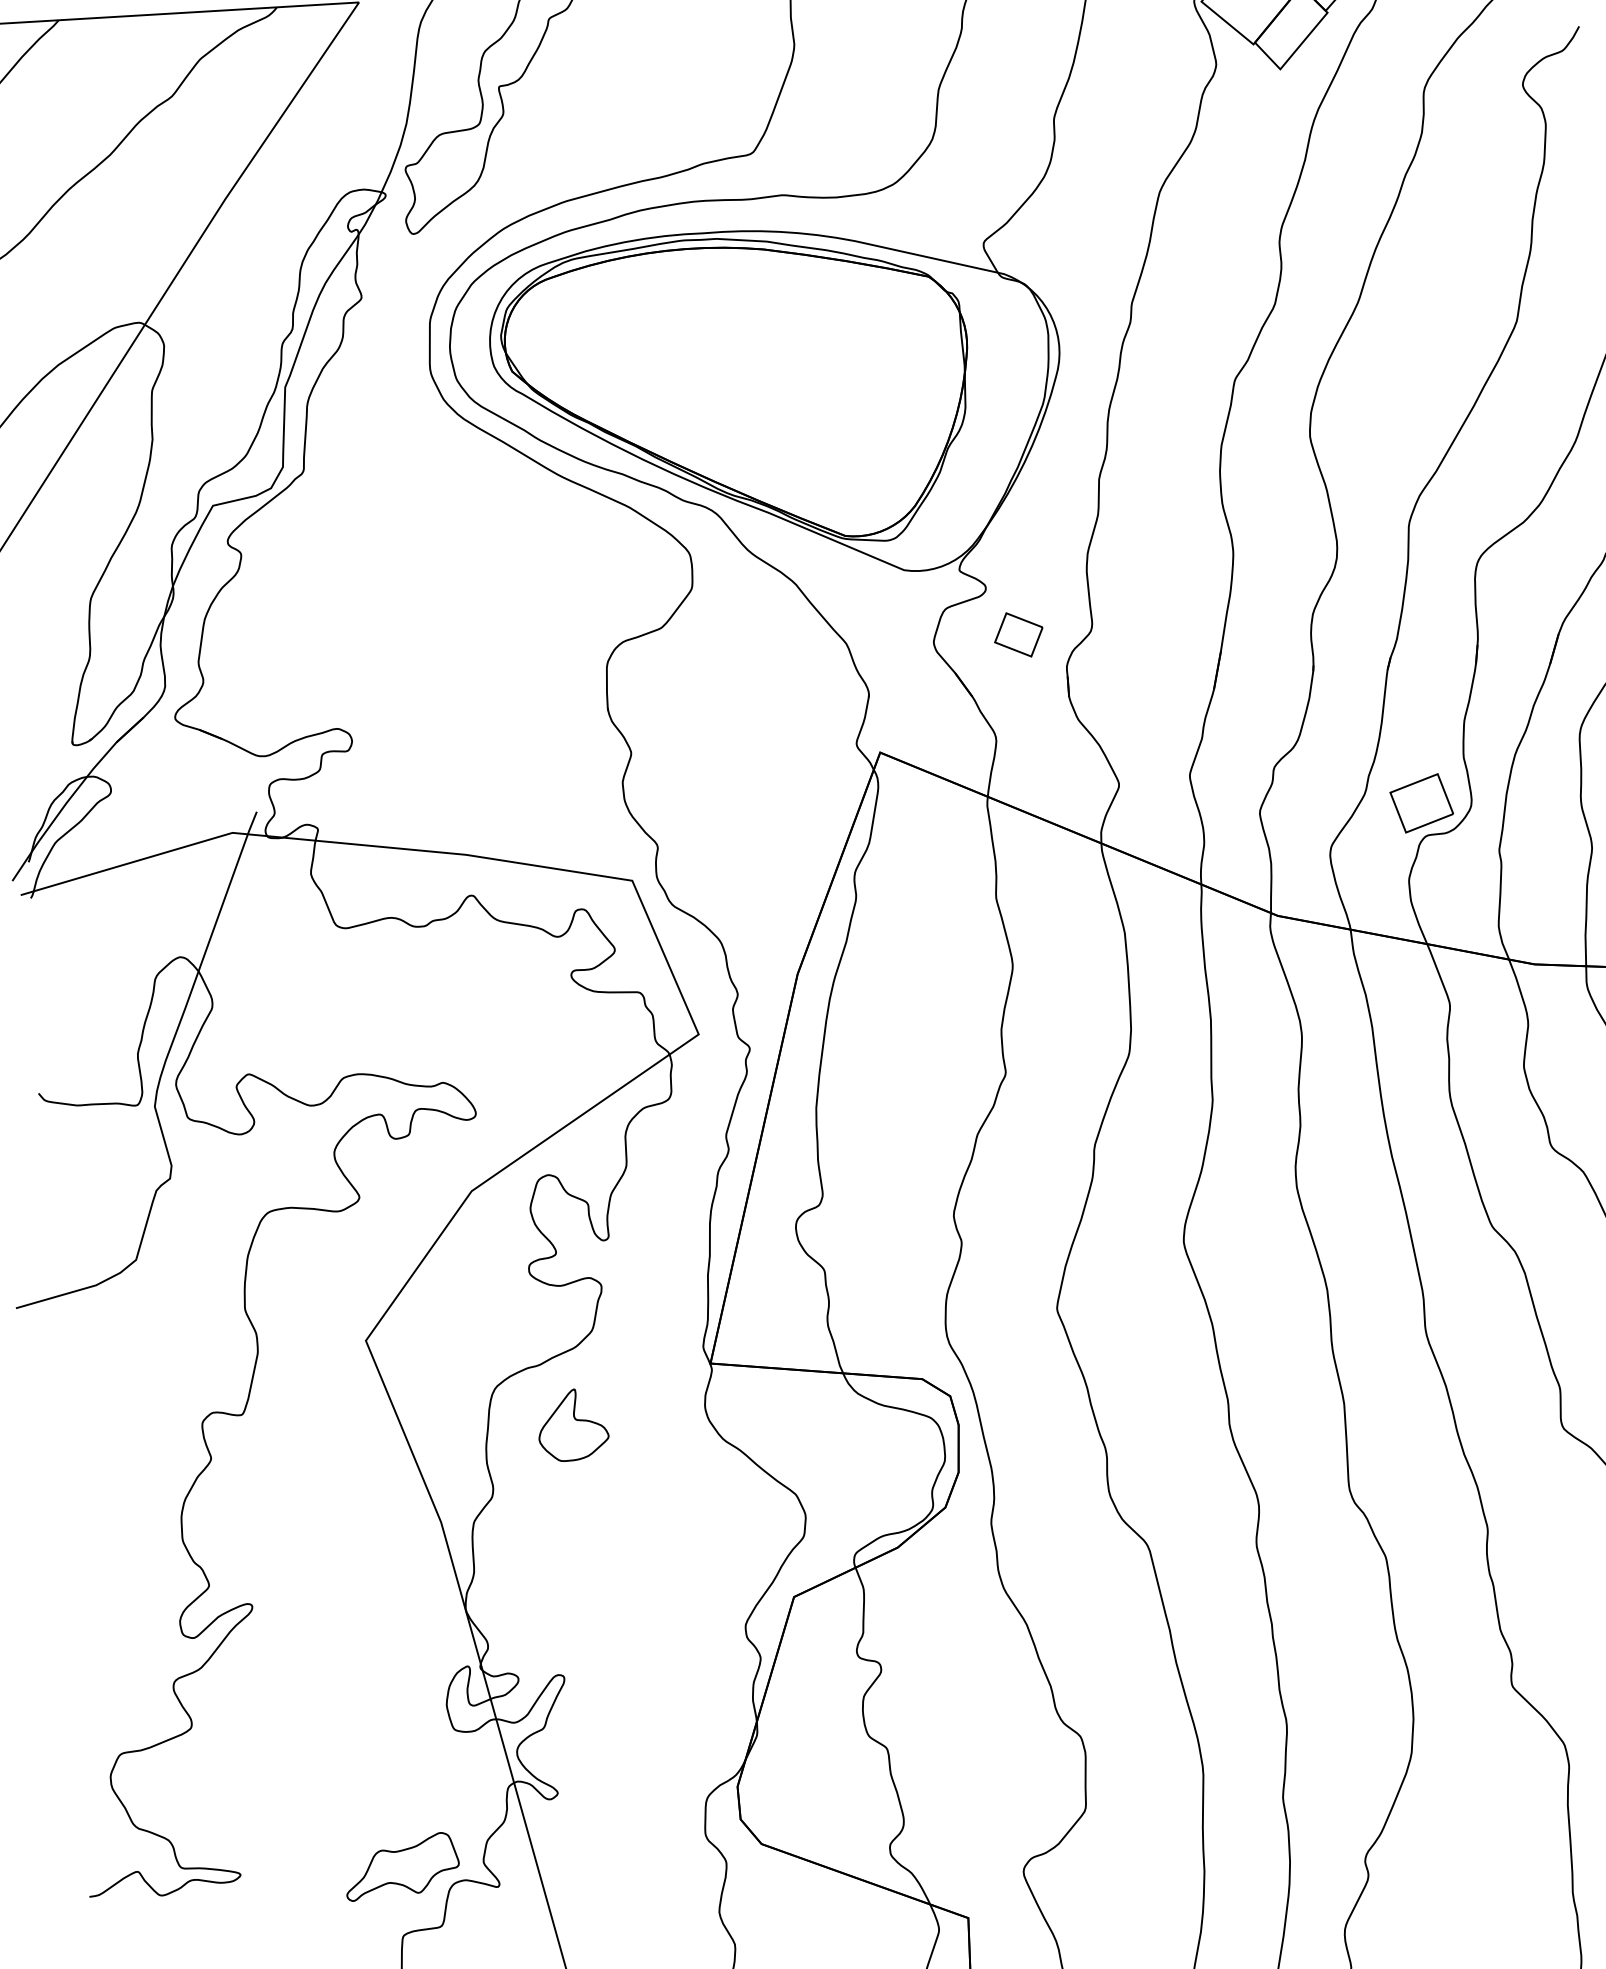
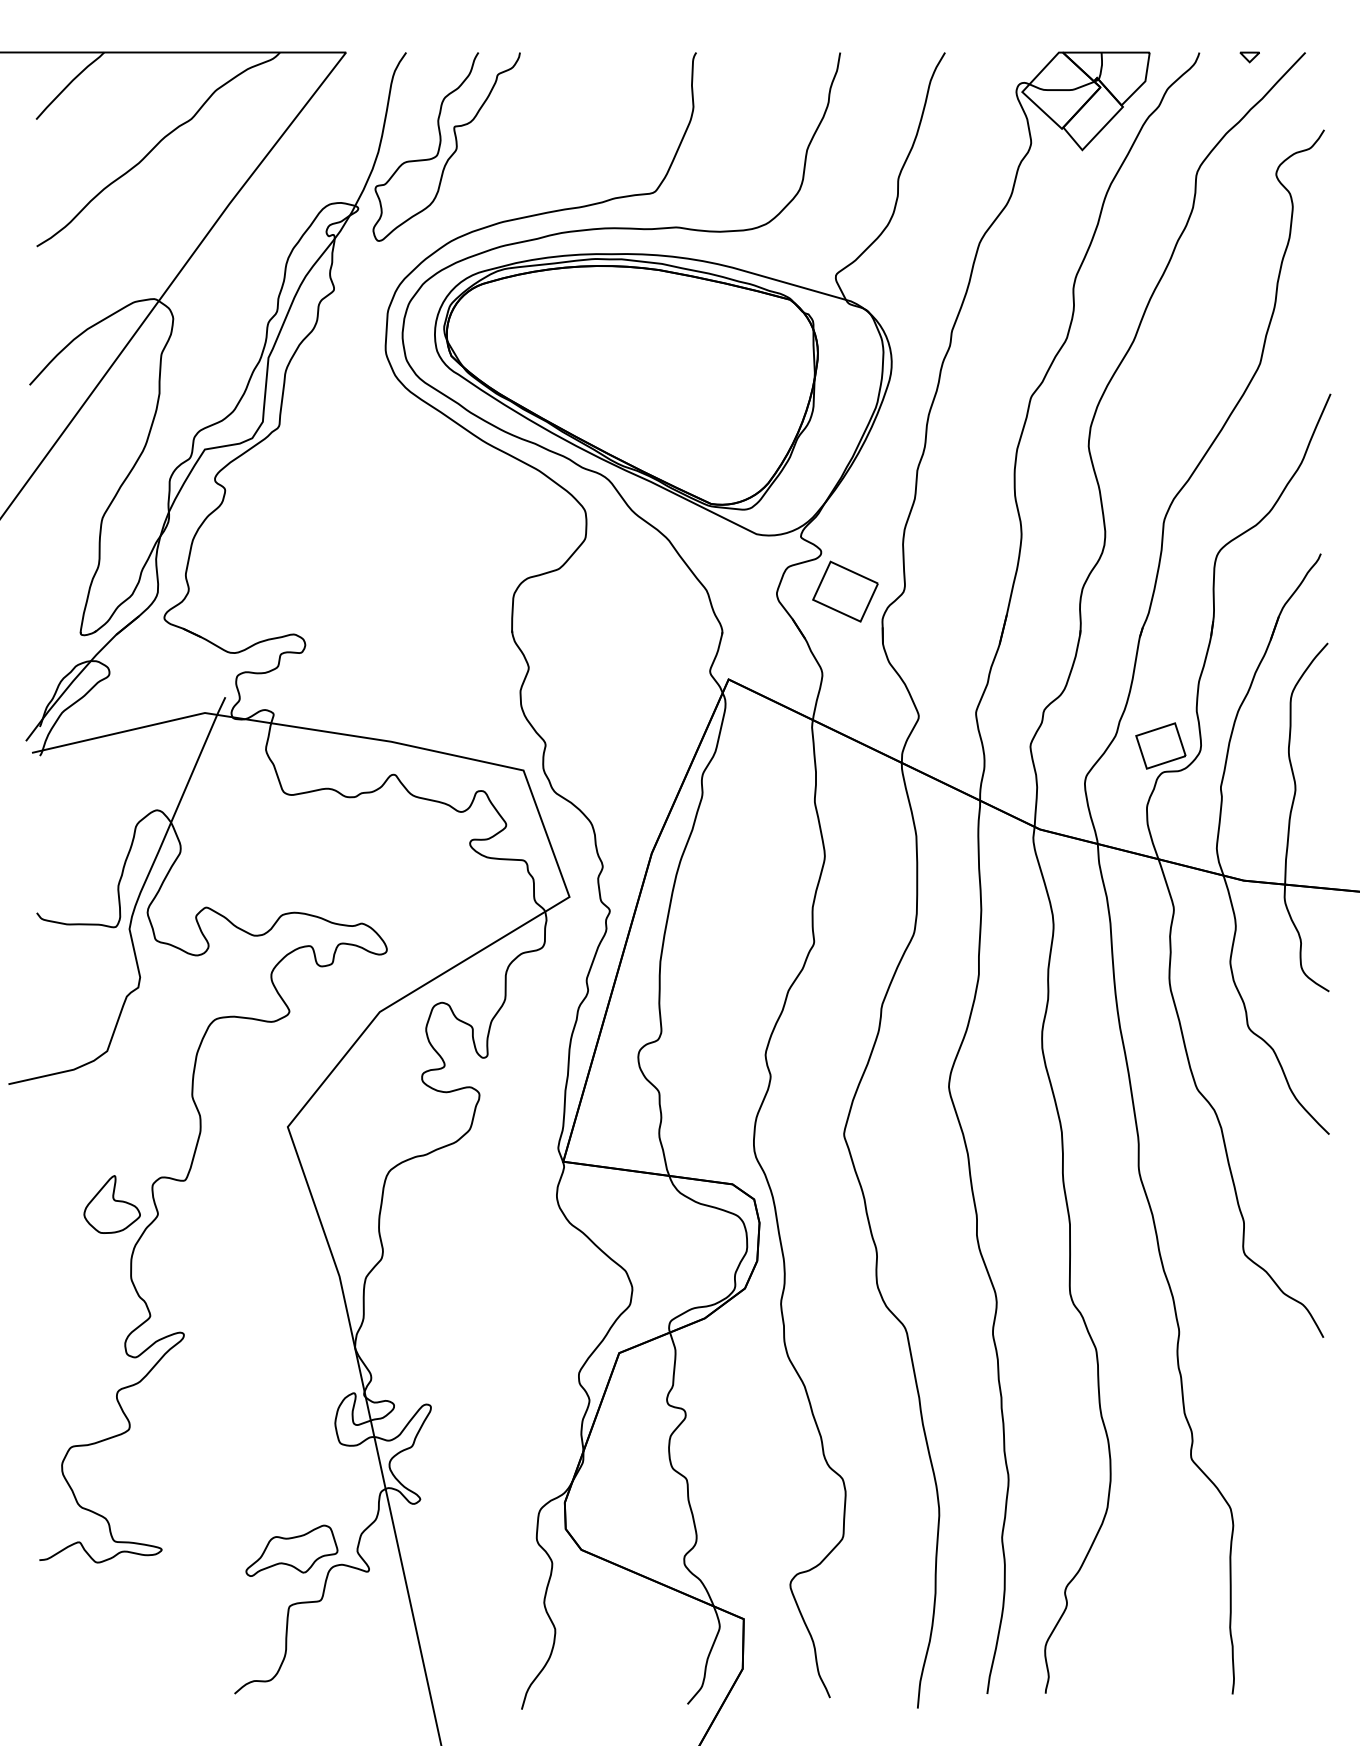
part: (1018, 634) -> (845, 591), size x1.67
part: (572, 1425) -> (111, 1204), moved

